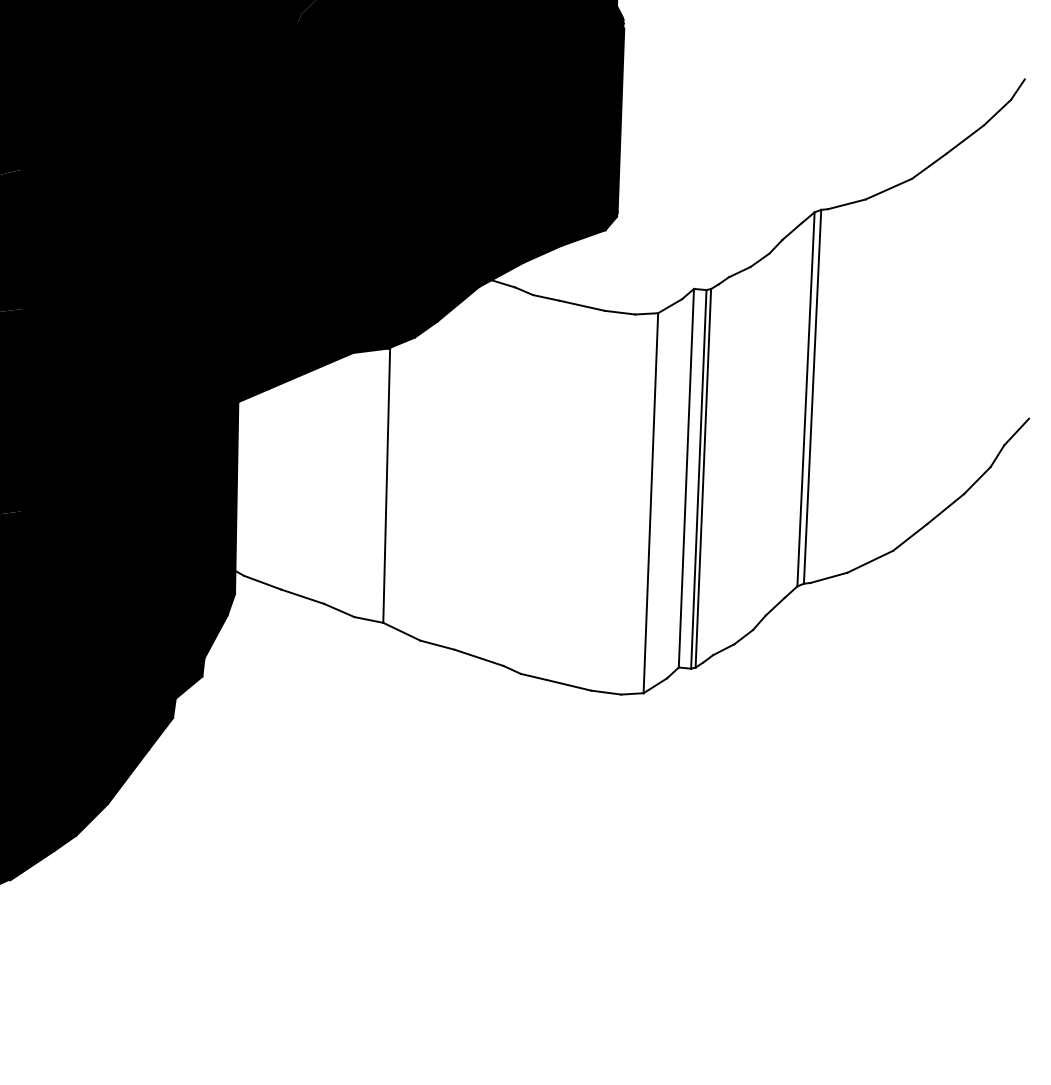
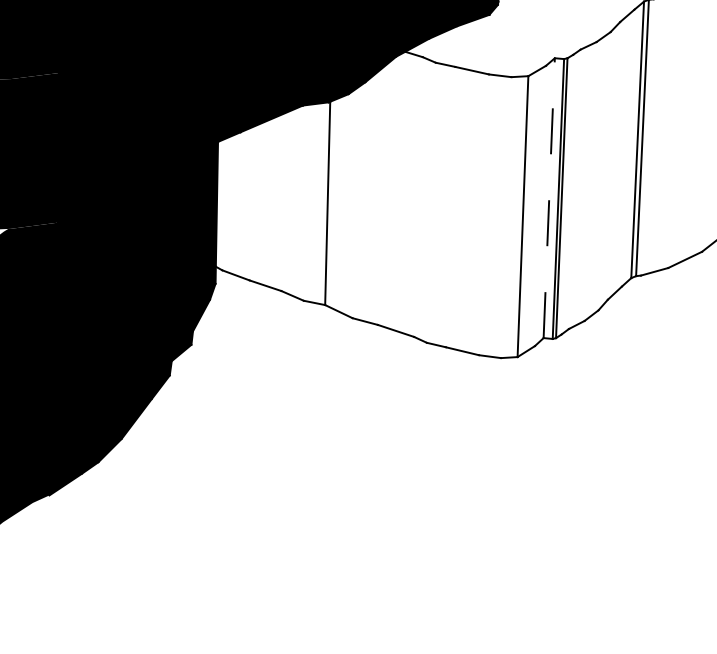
line: (686, 477) -> (549, 197), solid -> dashed

